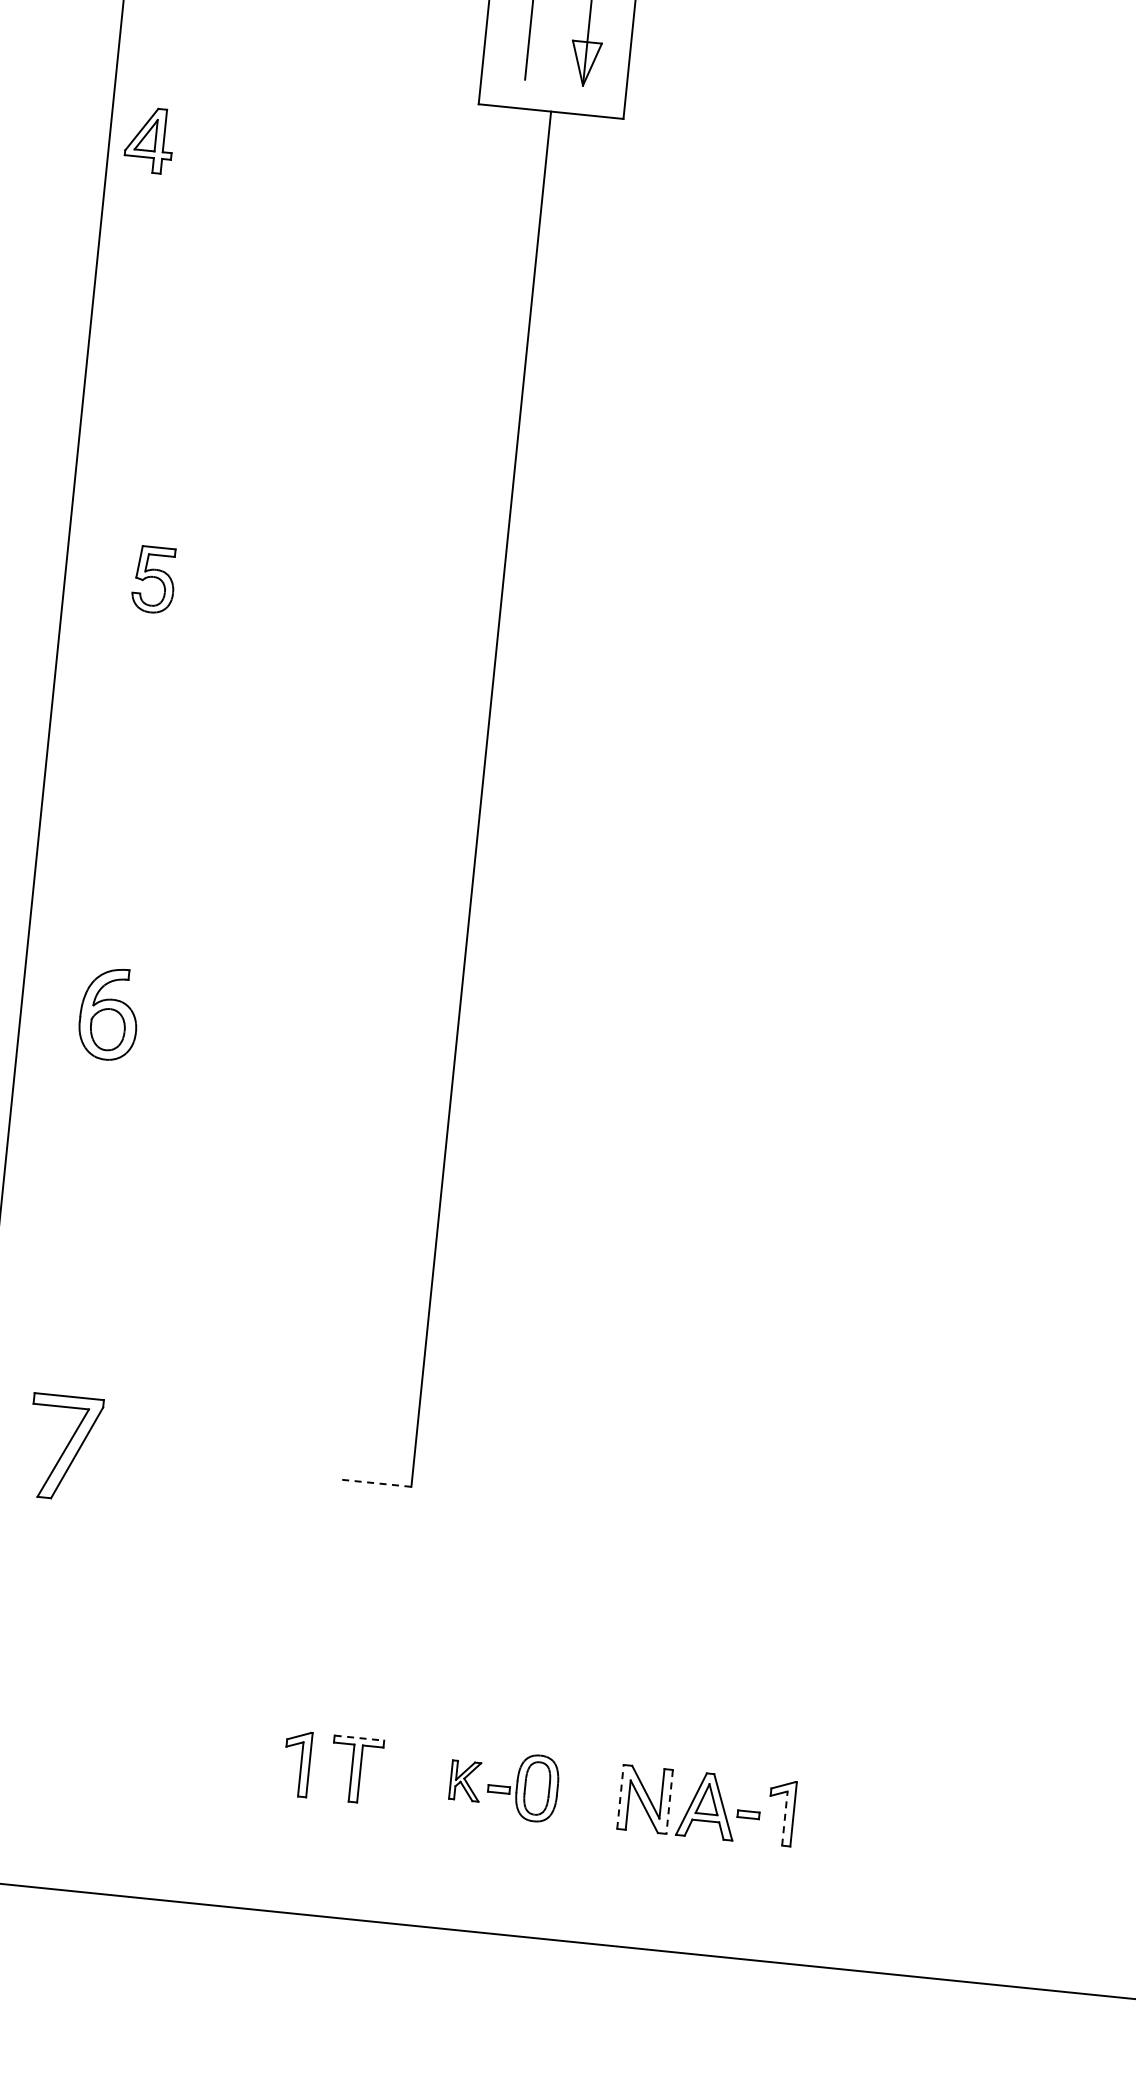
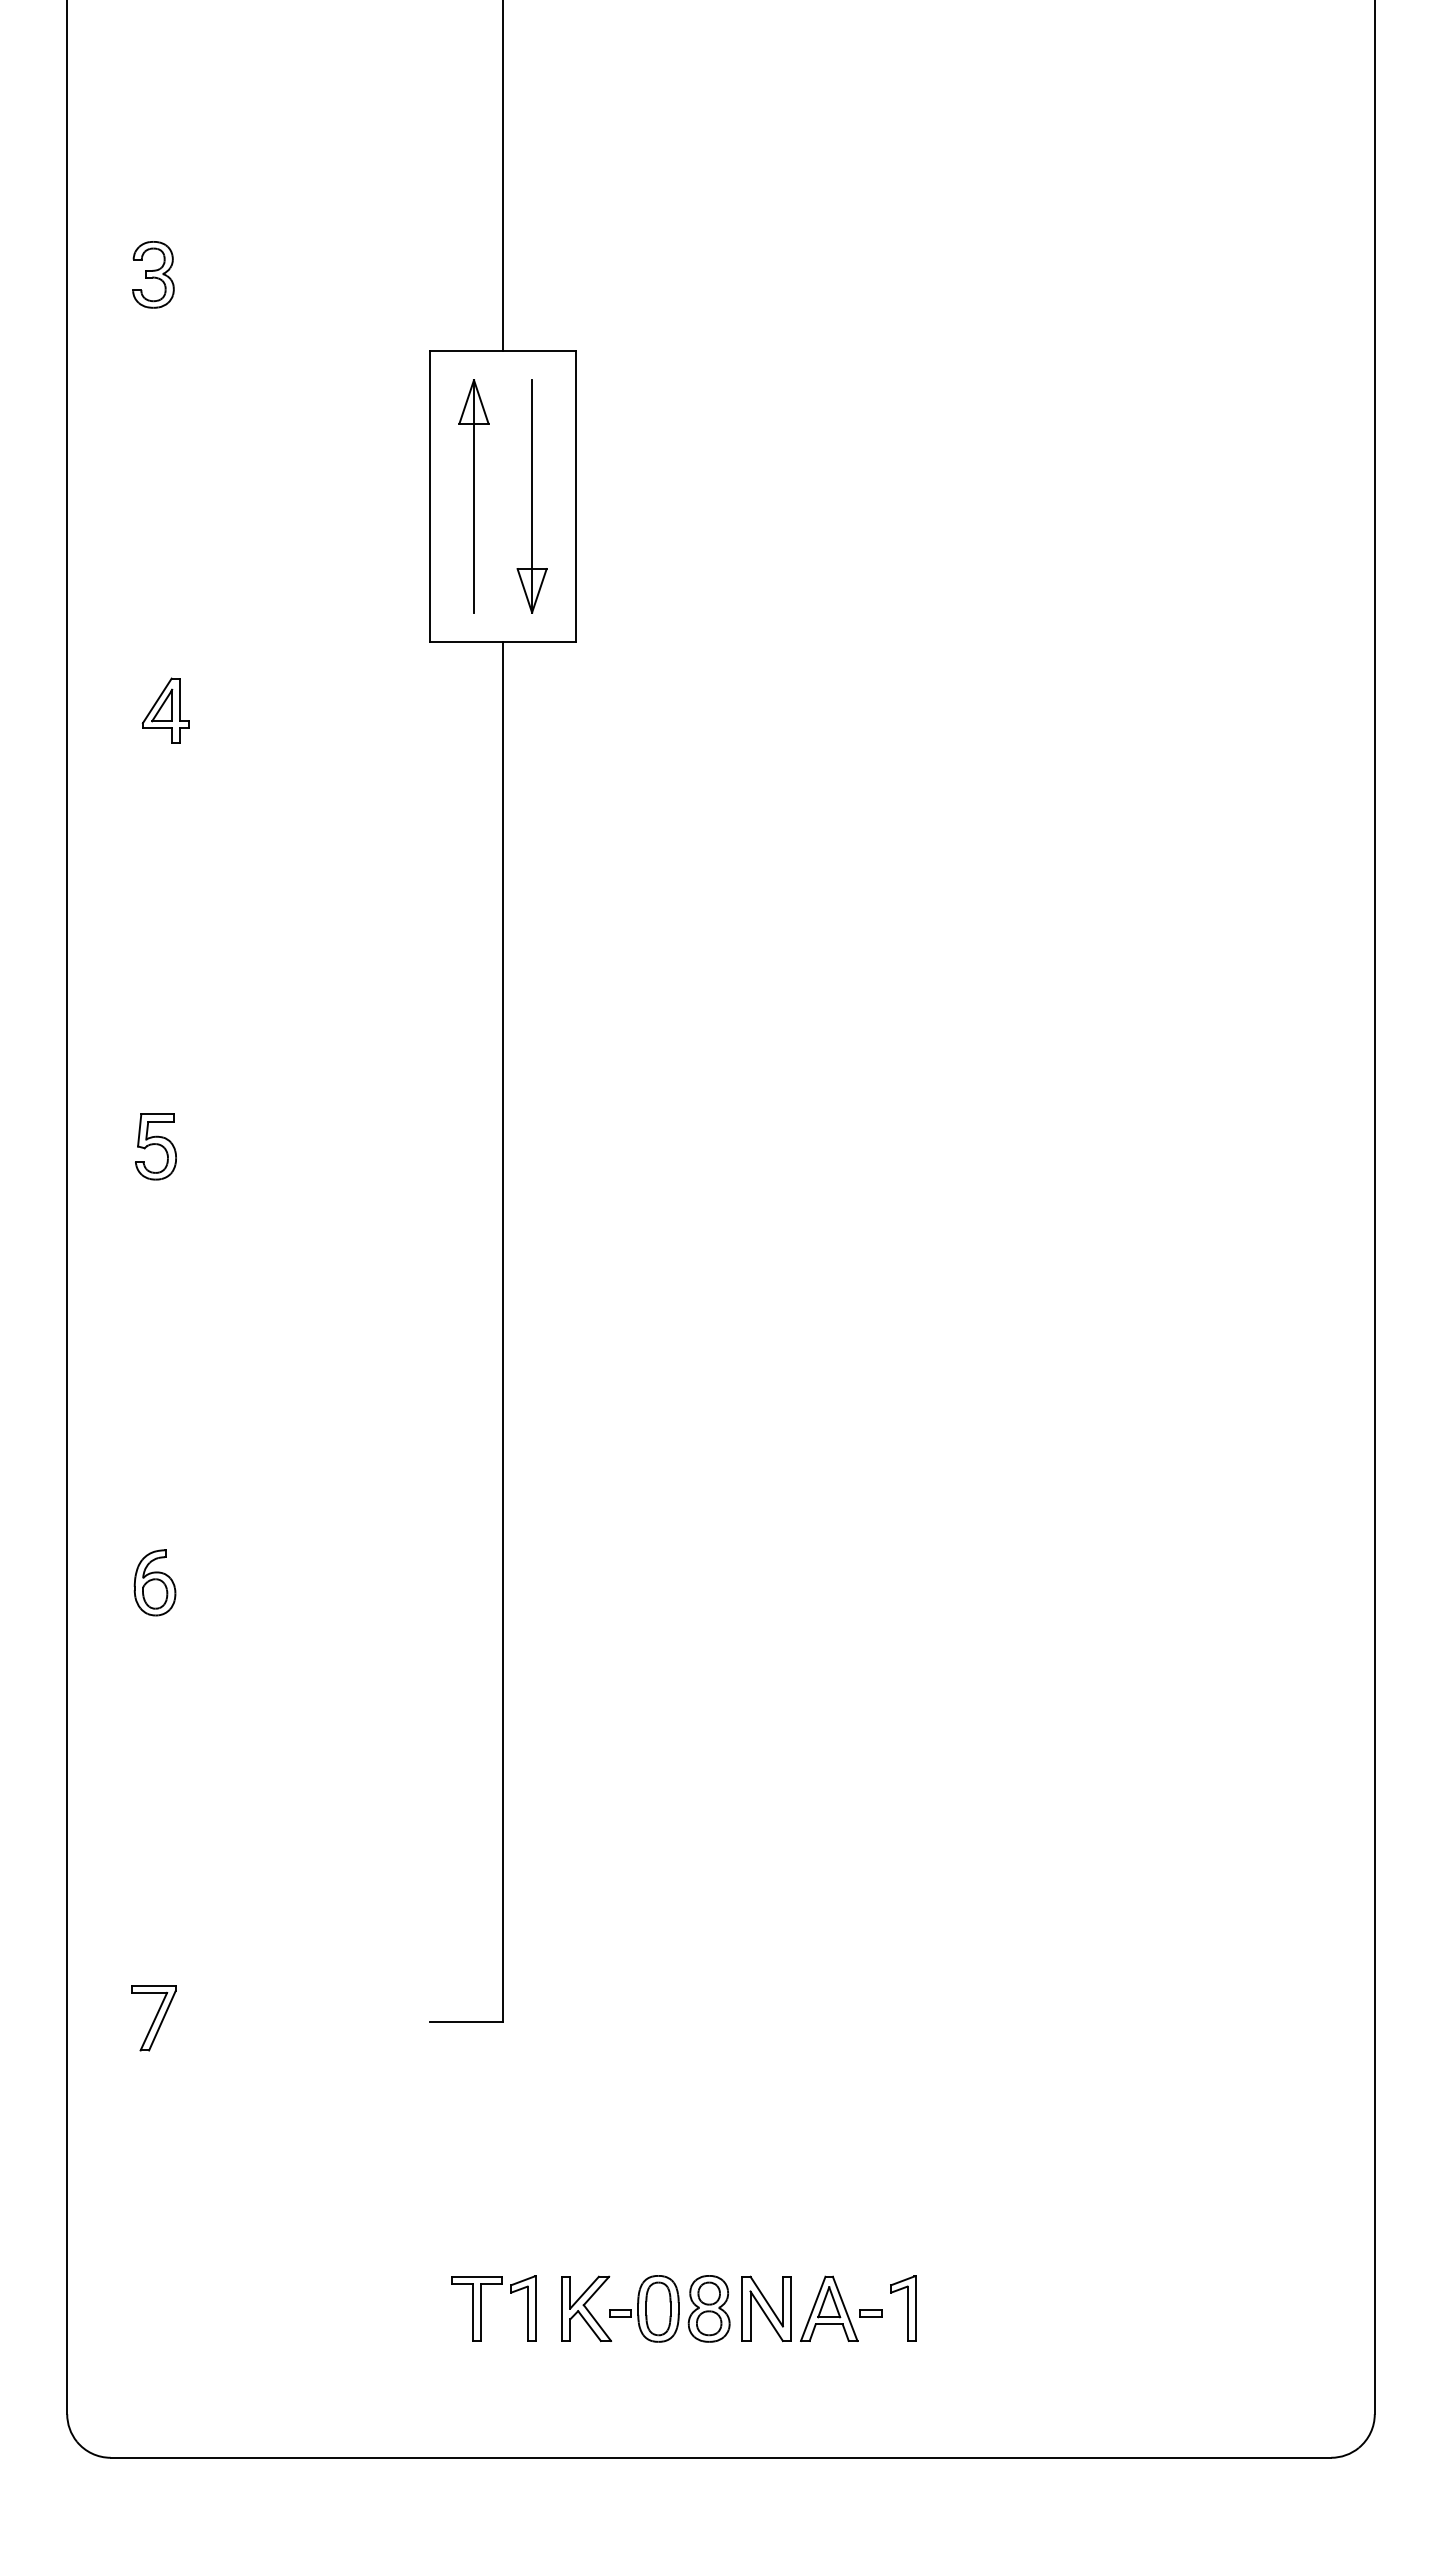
part: (149, 140) -> (165, 710), moved
part: (108, 1013) -> (154, 1582), size x0.71
part: (63, 1448) -> (153, 2018), size x0.62
line: (375, 1482) -> (466, 2021), dashed -> solid
line: (359, 1737) -> (476, 2276), dashed -> solid
part: (297, 1763) -> (523, 2308), moved
part: (465, 1780) -> (586, 2308), size x1.67
part: (587, 1793) -> (708, 2308), added
line: (620, 1796) -> (742, 2308), dashed -> solid
line: (669, 1802) -> (791, 2309), dashed -> solid
line: (784, 1818) -> (907, 2313), dashed -> solid

